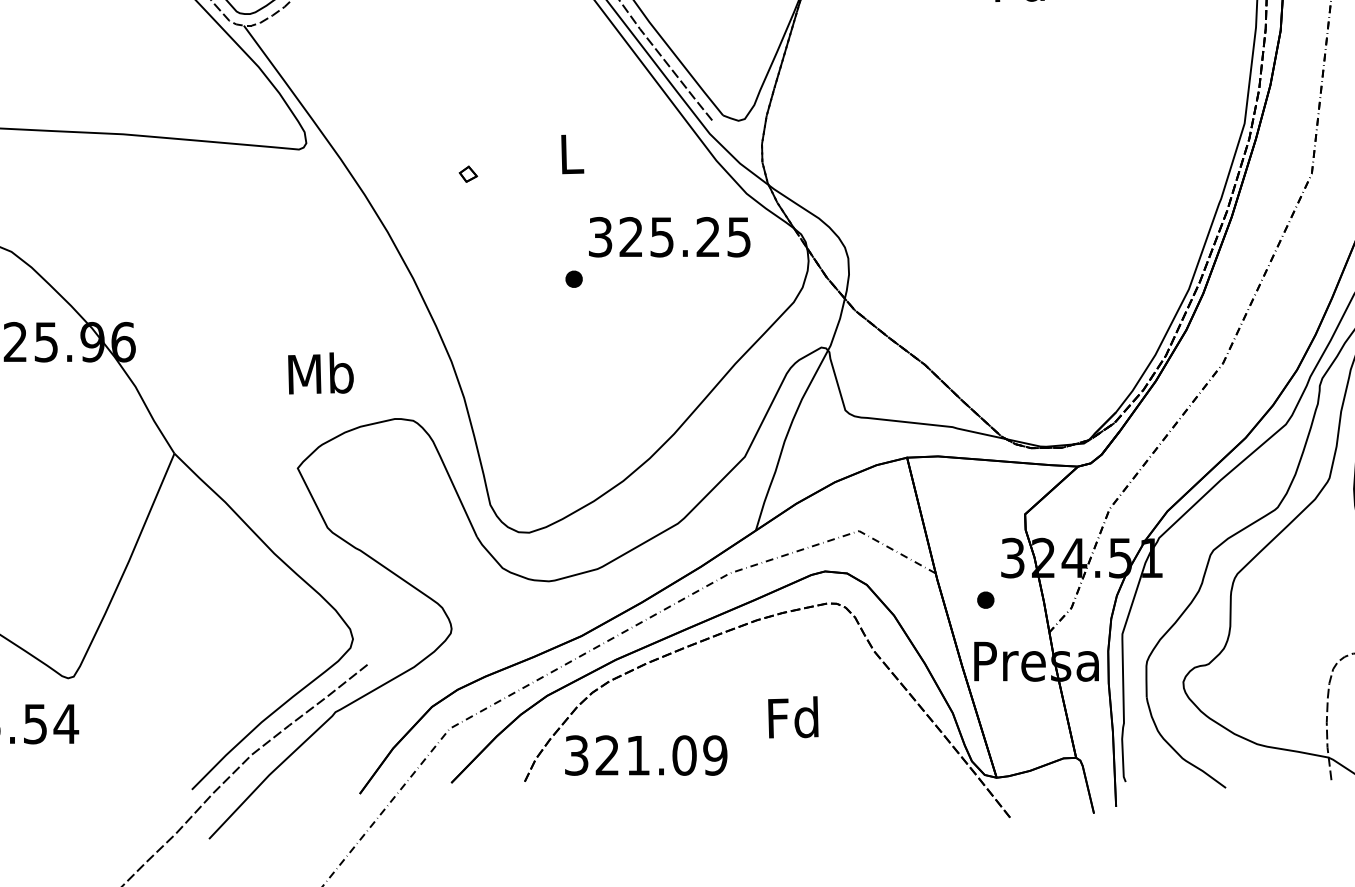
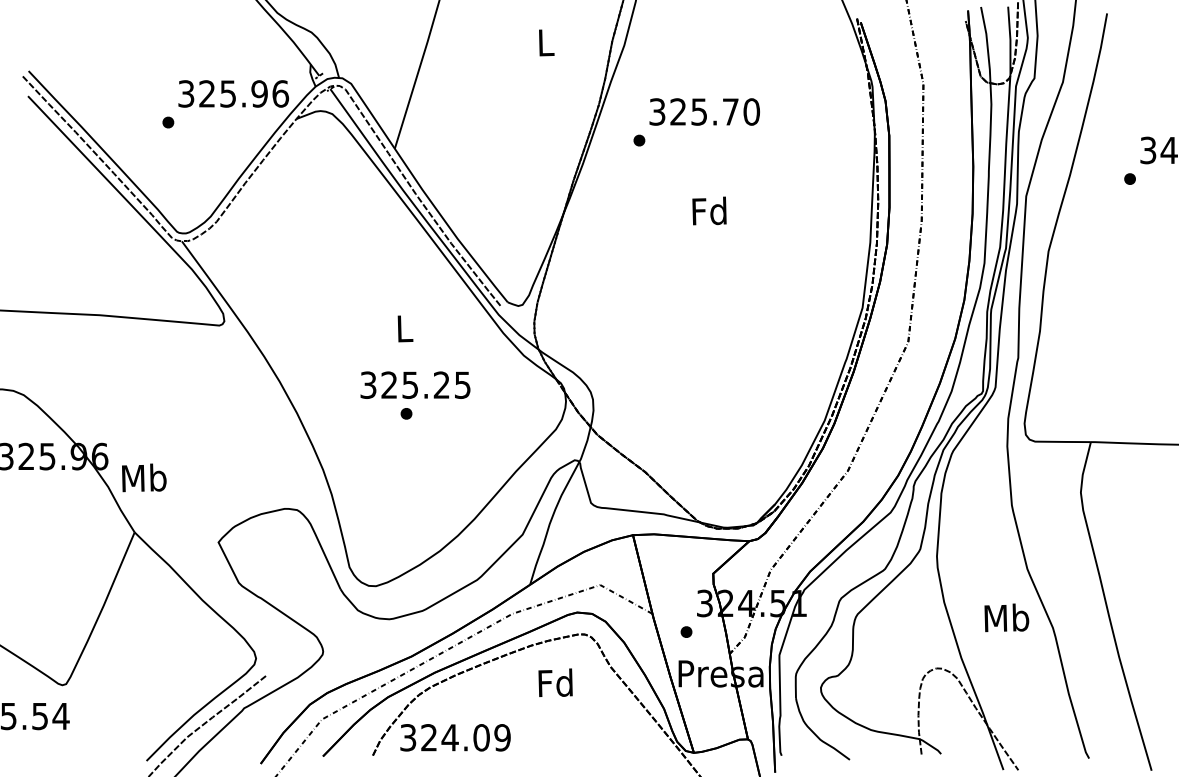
part: (468, 174) -> (334, 342), removed
text: (669, 236) -> (415, 384), moved
text: (321, 372) -> (144, 477), moved
text: (793, 716) -> (555, 682), moved
text: (637, 755) -> (449, 737), 321.09 -> 324.09

